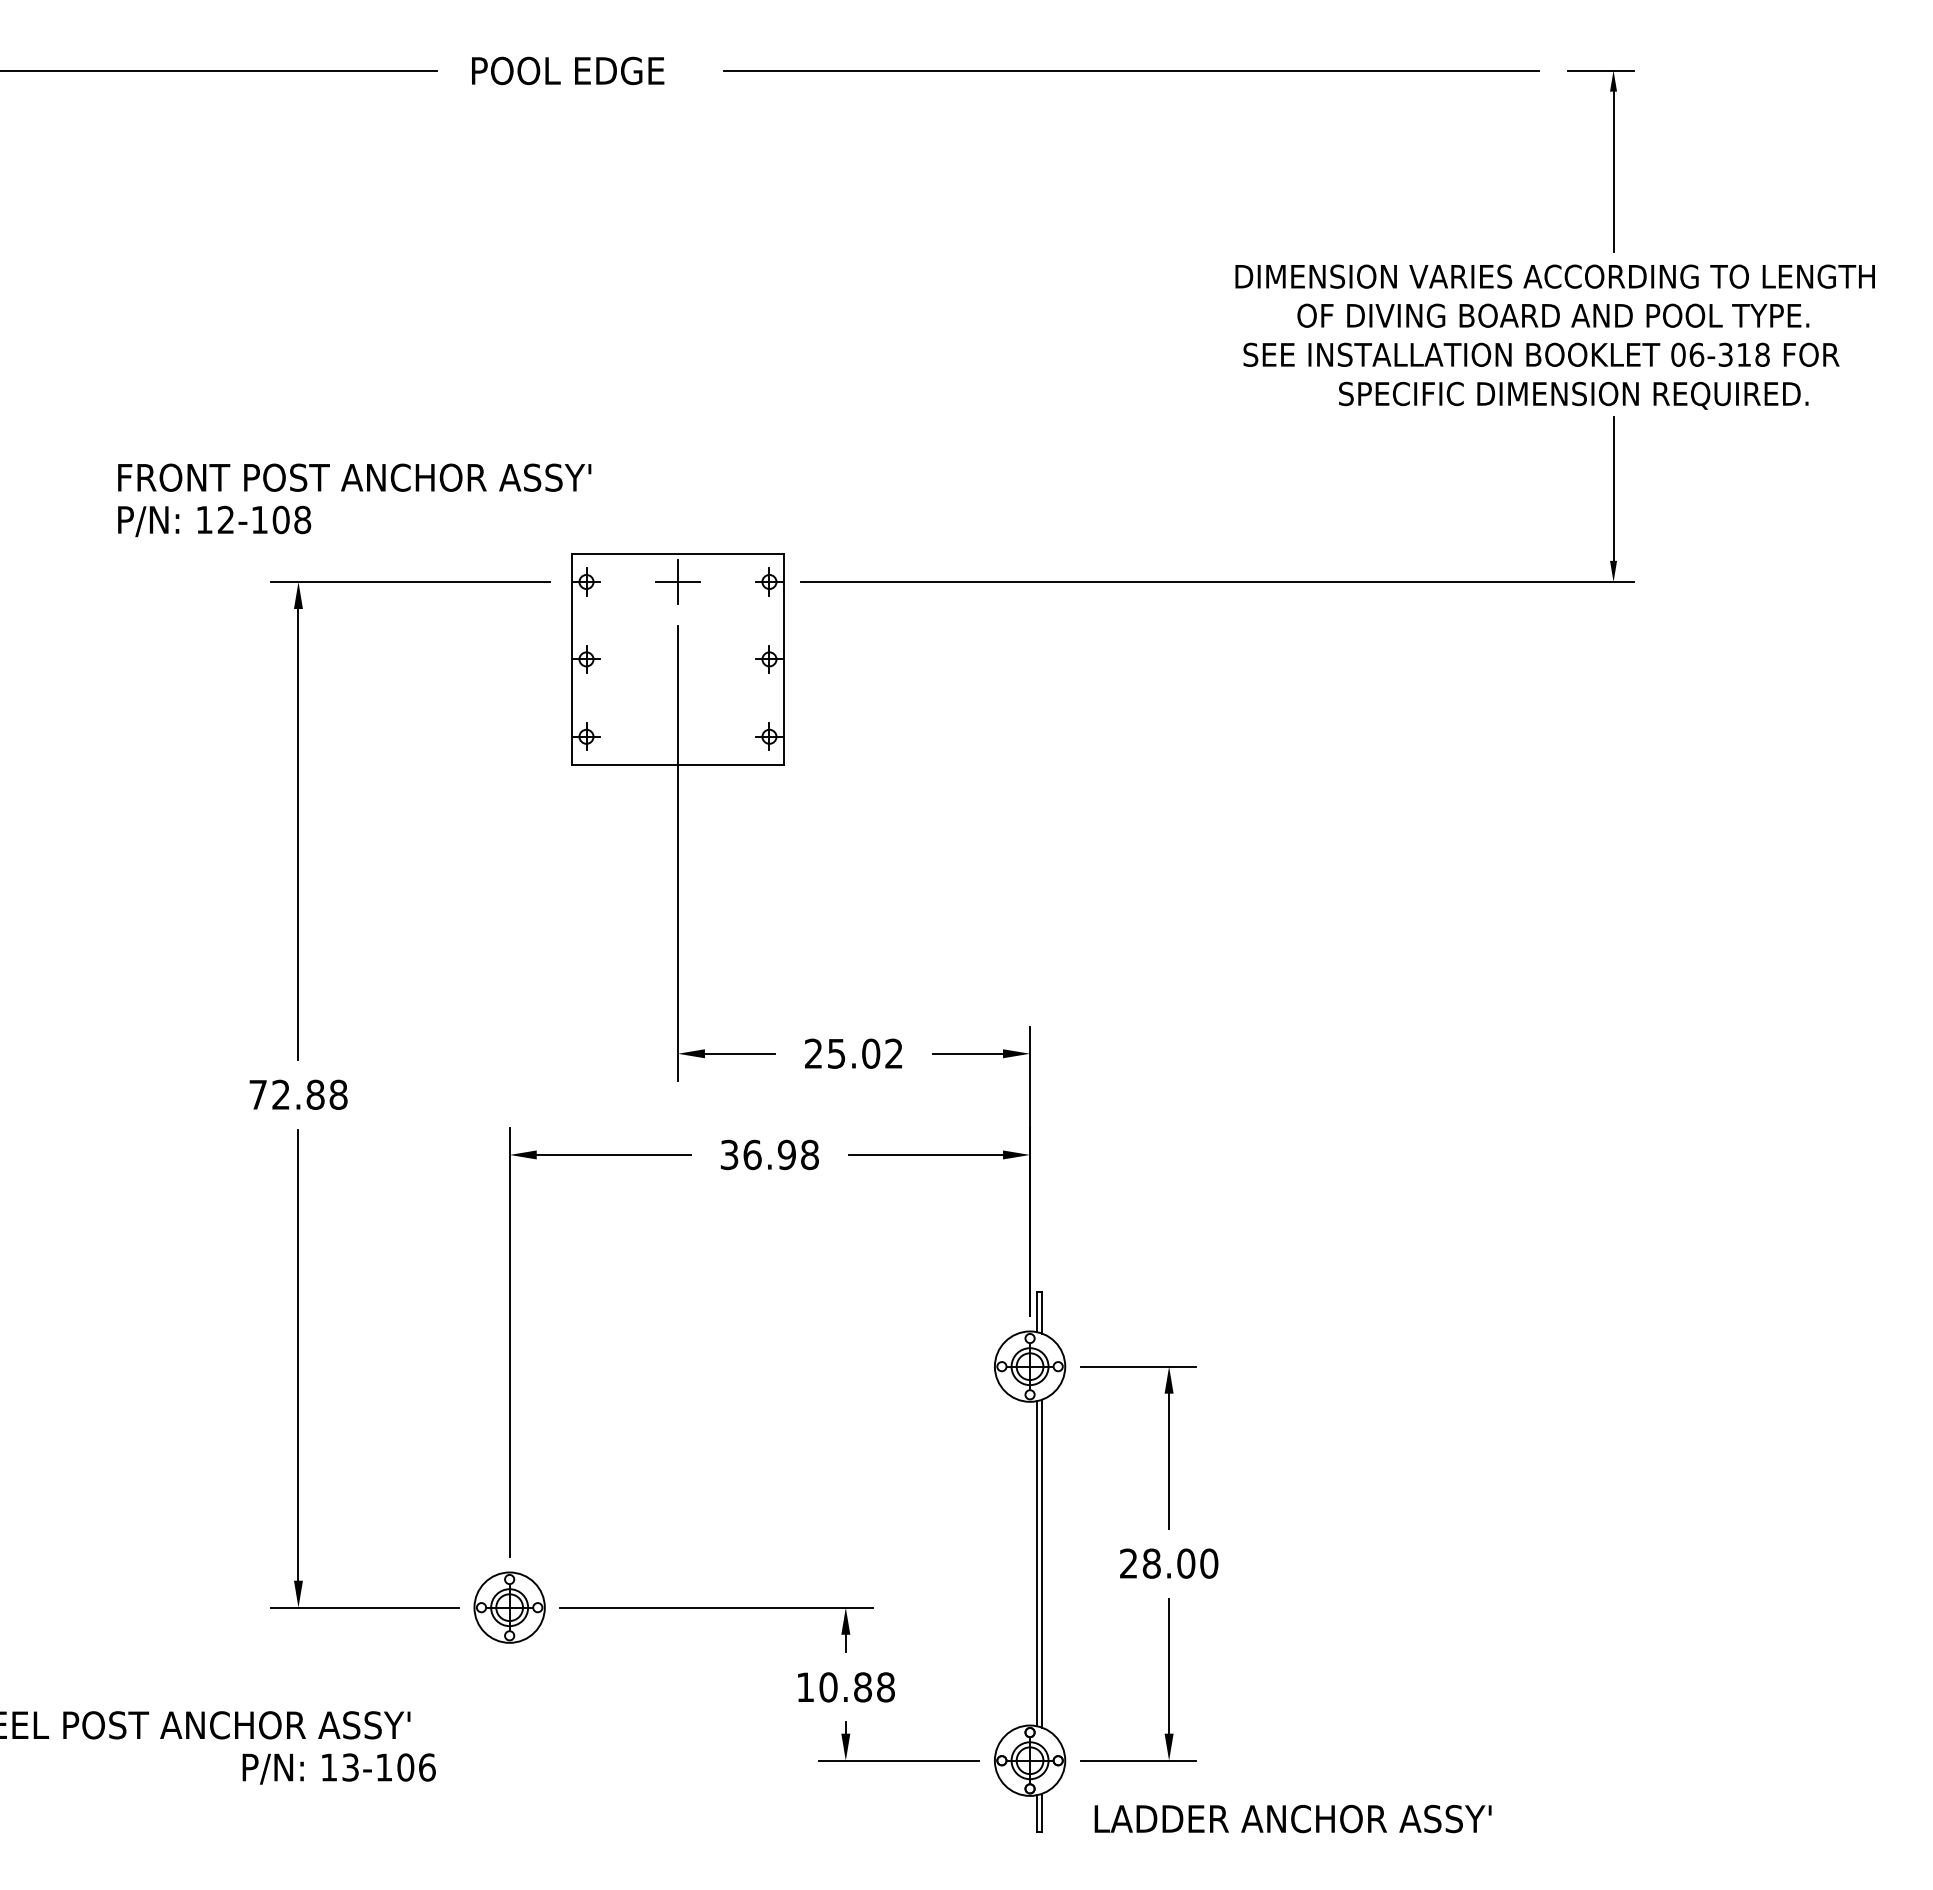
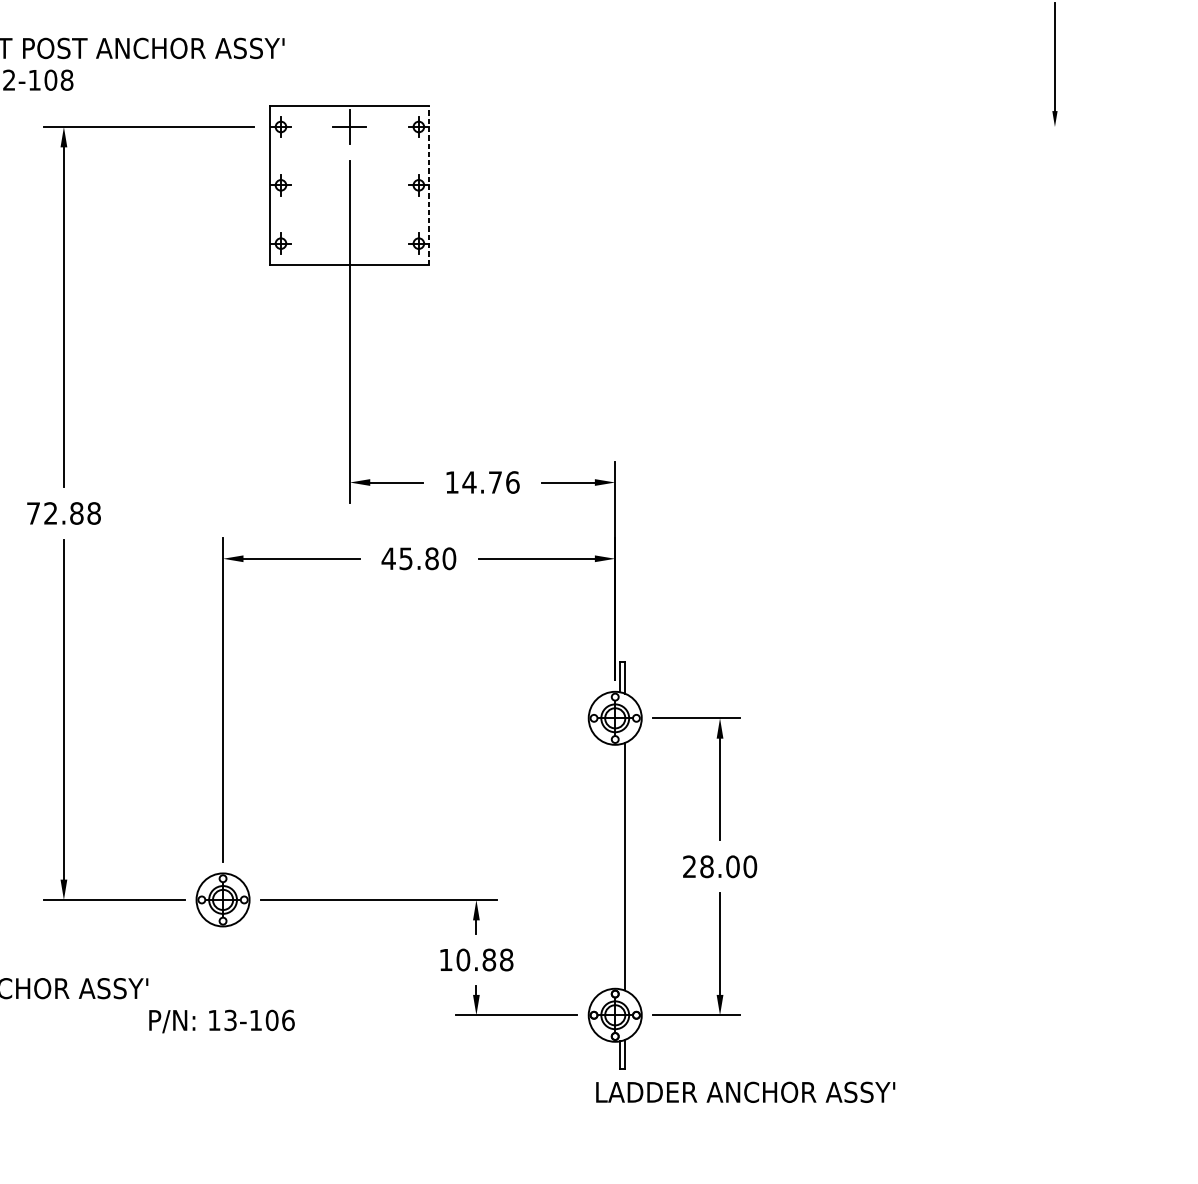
line: (1216, 582) -> (755, 127), removed
line: (783, 659) -> (429, 185), solid -> dashed
text: (854, 1053) -> (482, 482), 25.02 -> 14.76
text: (769, 1154) -> (418, 558), 36.98 -> 45.80
line: (1036, 1563) -> (620, 866), removed
text: (338, 1768) -> (221, 1021), moved
text: (1292, 1818) -> (745, 1091), moved

